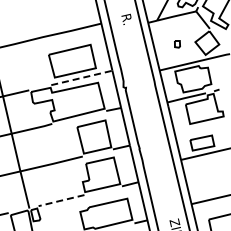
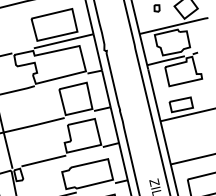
line: (82, 77) -> (64, 40), dashed -> solid
line: (60, 200) -> (42, 160), dashed -> solid

